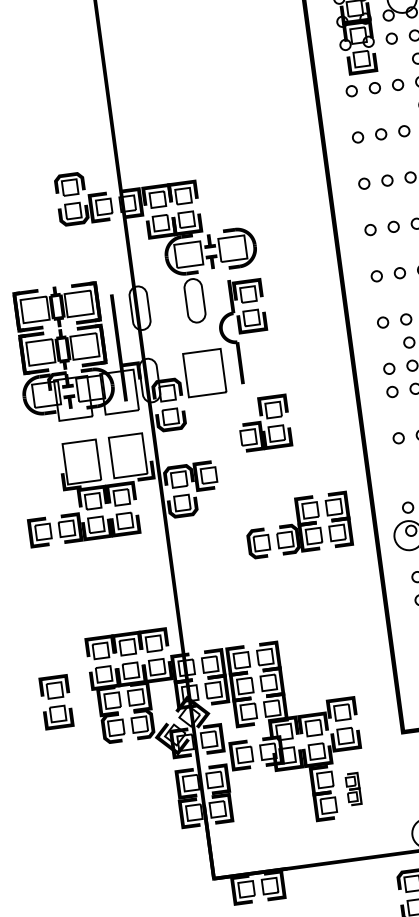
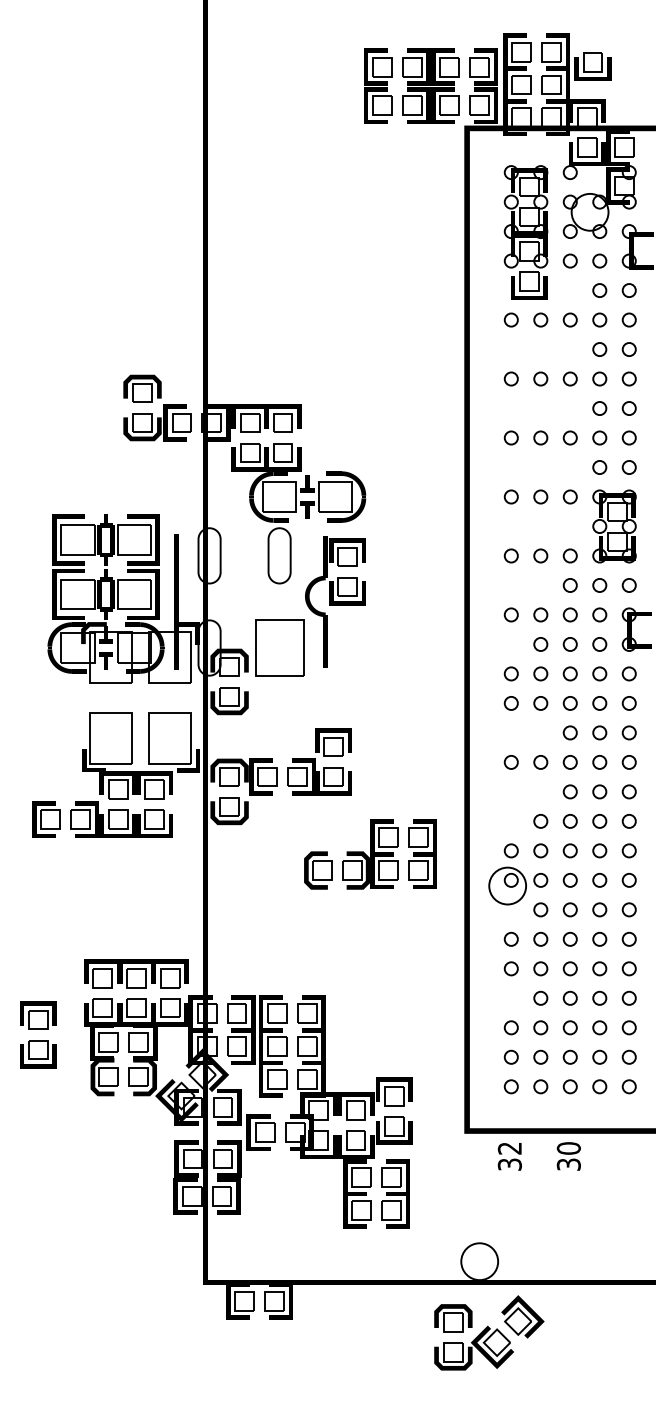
part: (264, 422) -> (319, 761), moved
part: (353, 788) -> (395, 1193), size x1.67

